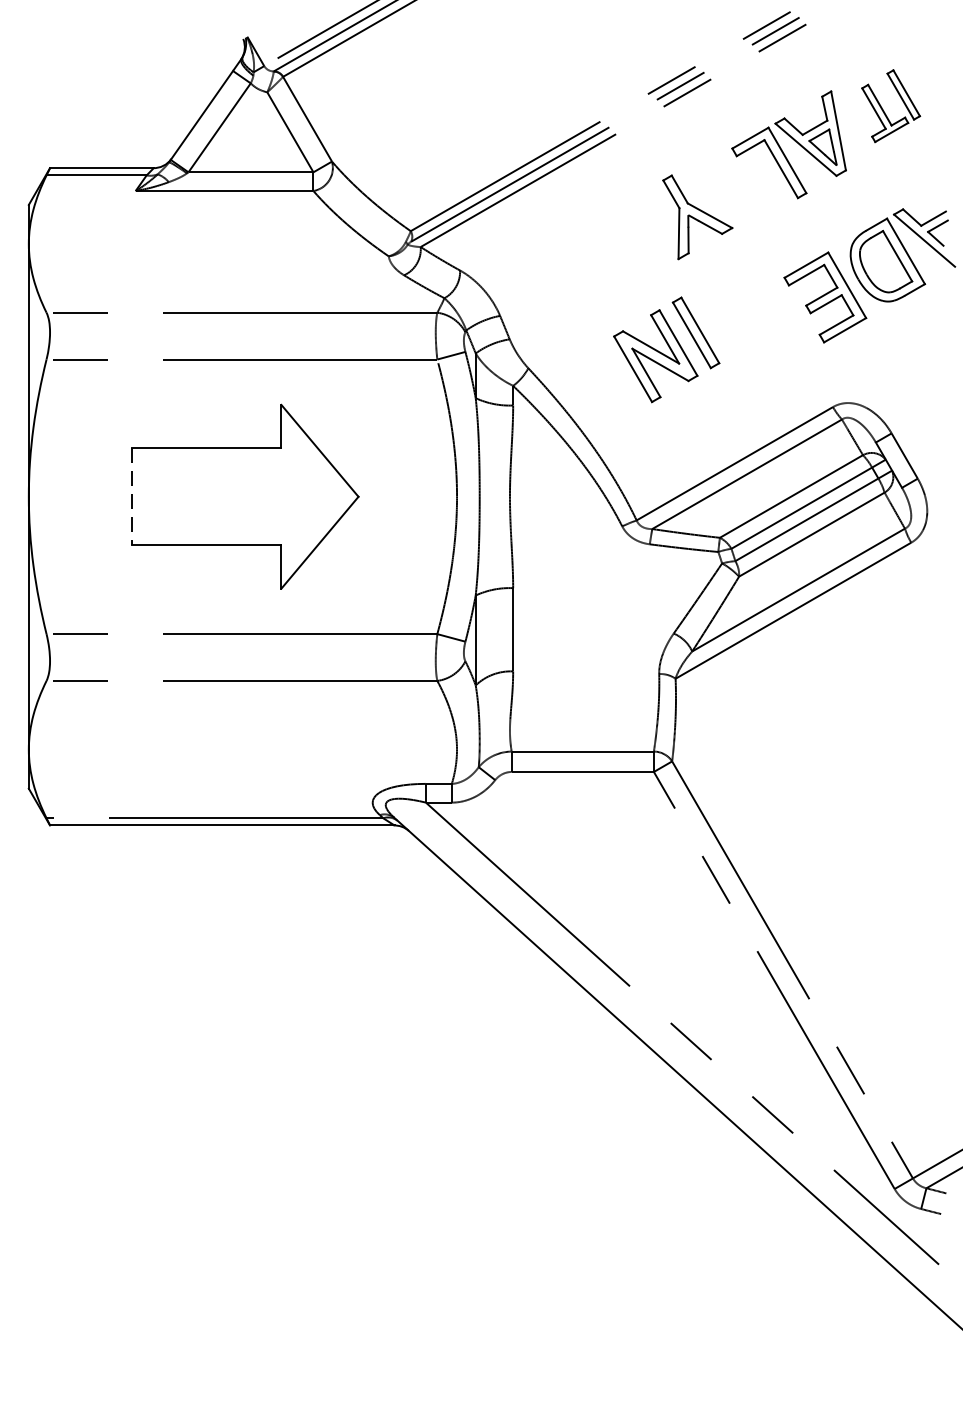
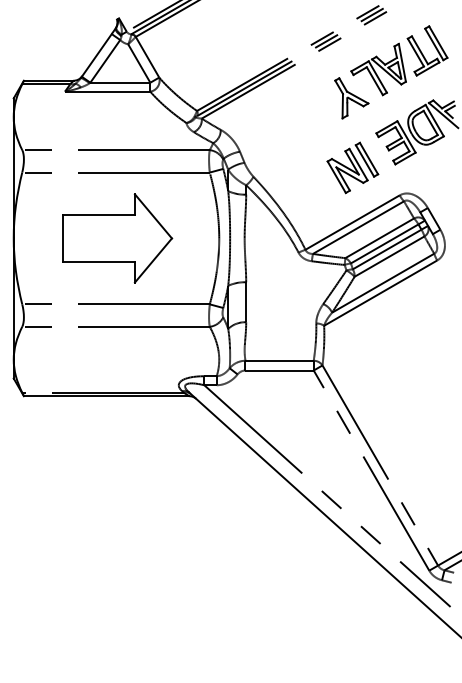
part: (890, 105) -> (427, 50), size x1.43
part: (697, 217) -> (351, 98), moved
part: (665, 348) -> (352, 167), moved
line: (132, 496) -> (63, 238), dashed -> solid

